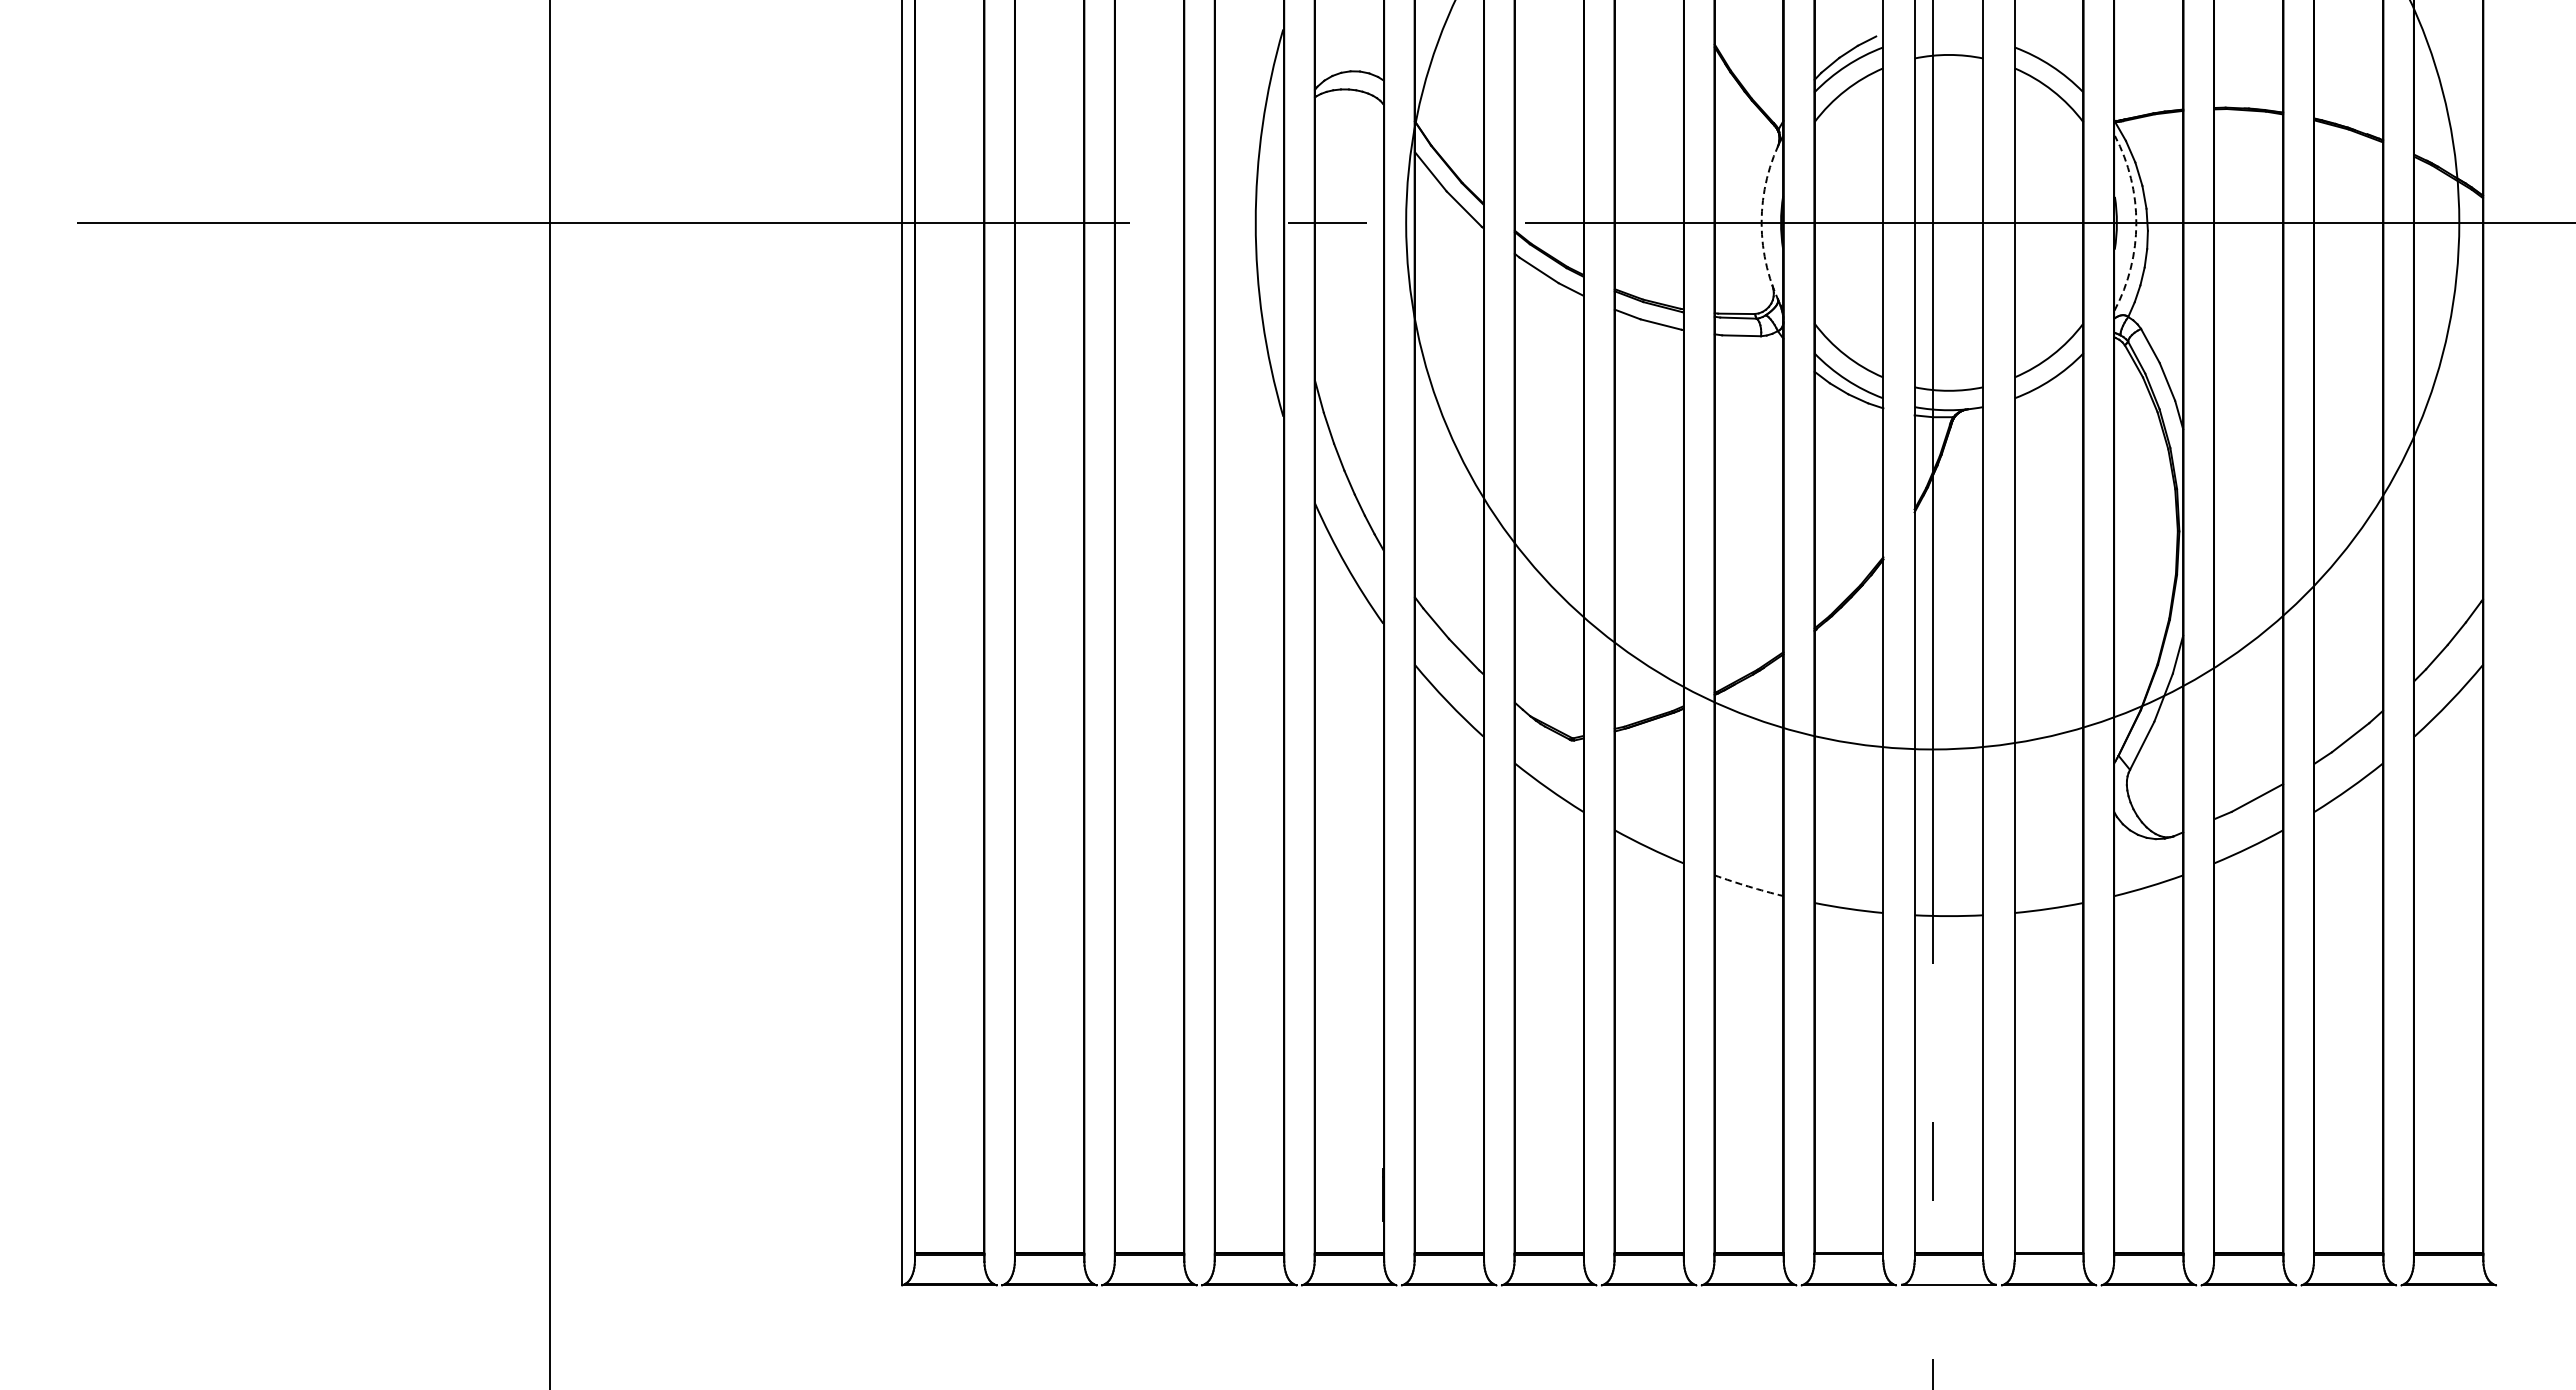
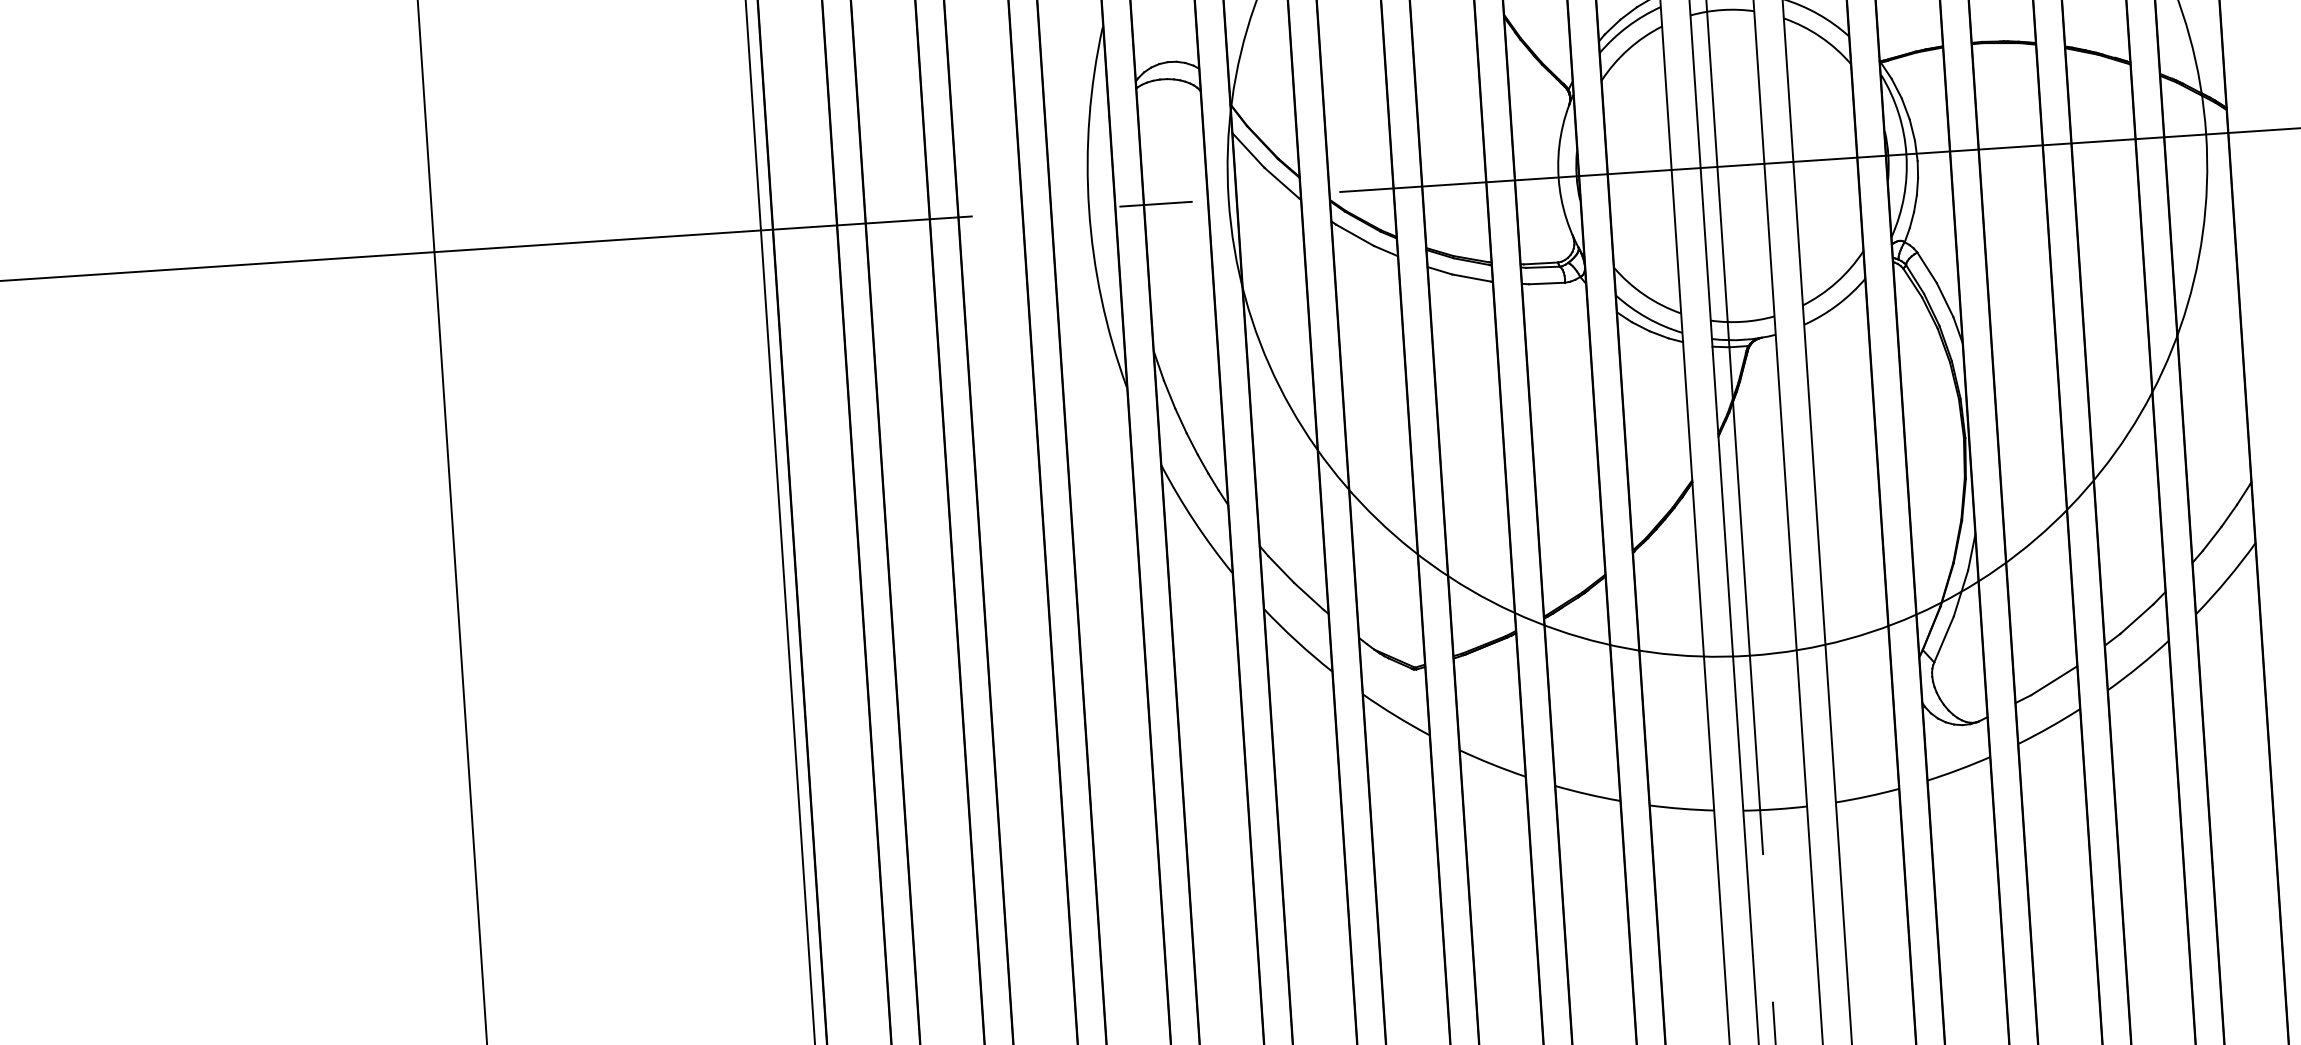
arc: (1761, 223) -> (1558, 178), dashed -> solid
arc: (2136, 223) -> (1906, 154), dashed -> solid
arc: (1748, 886) -> (1587, 794), dashed -> solid

